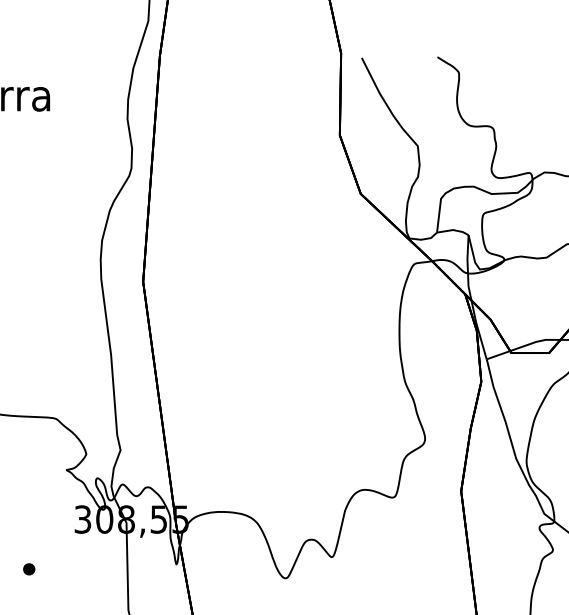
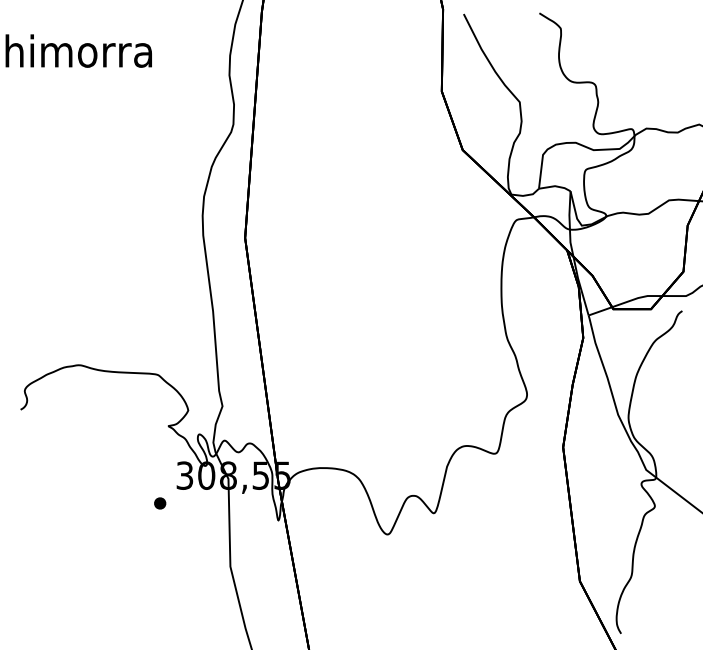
part: (29, 569) -> (160, 503), moved

